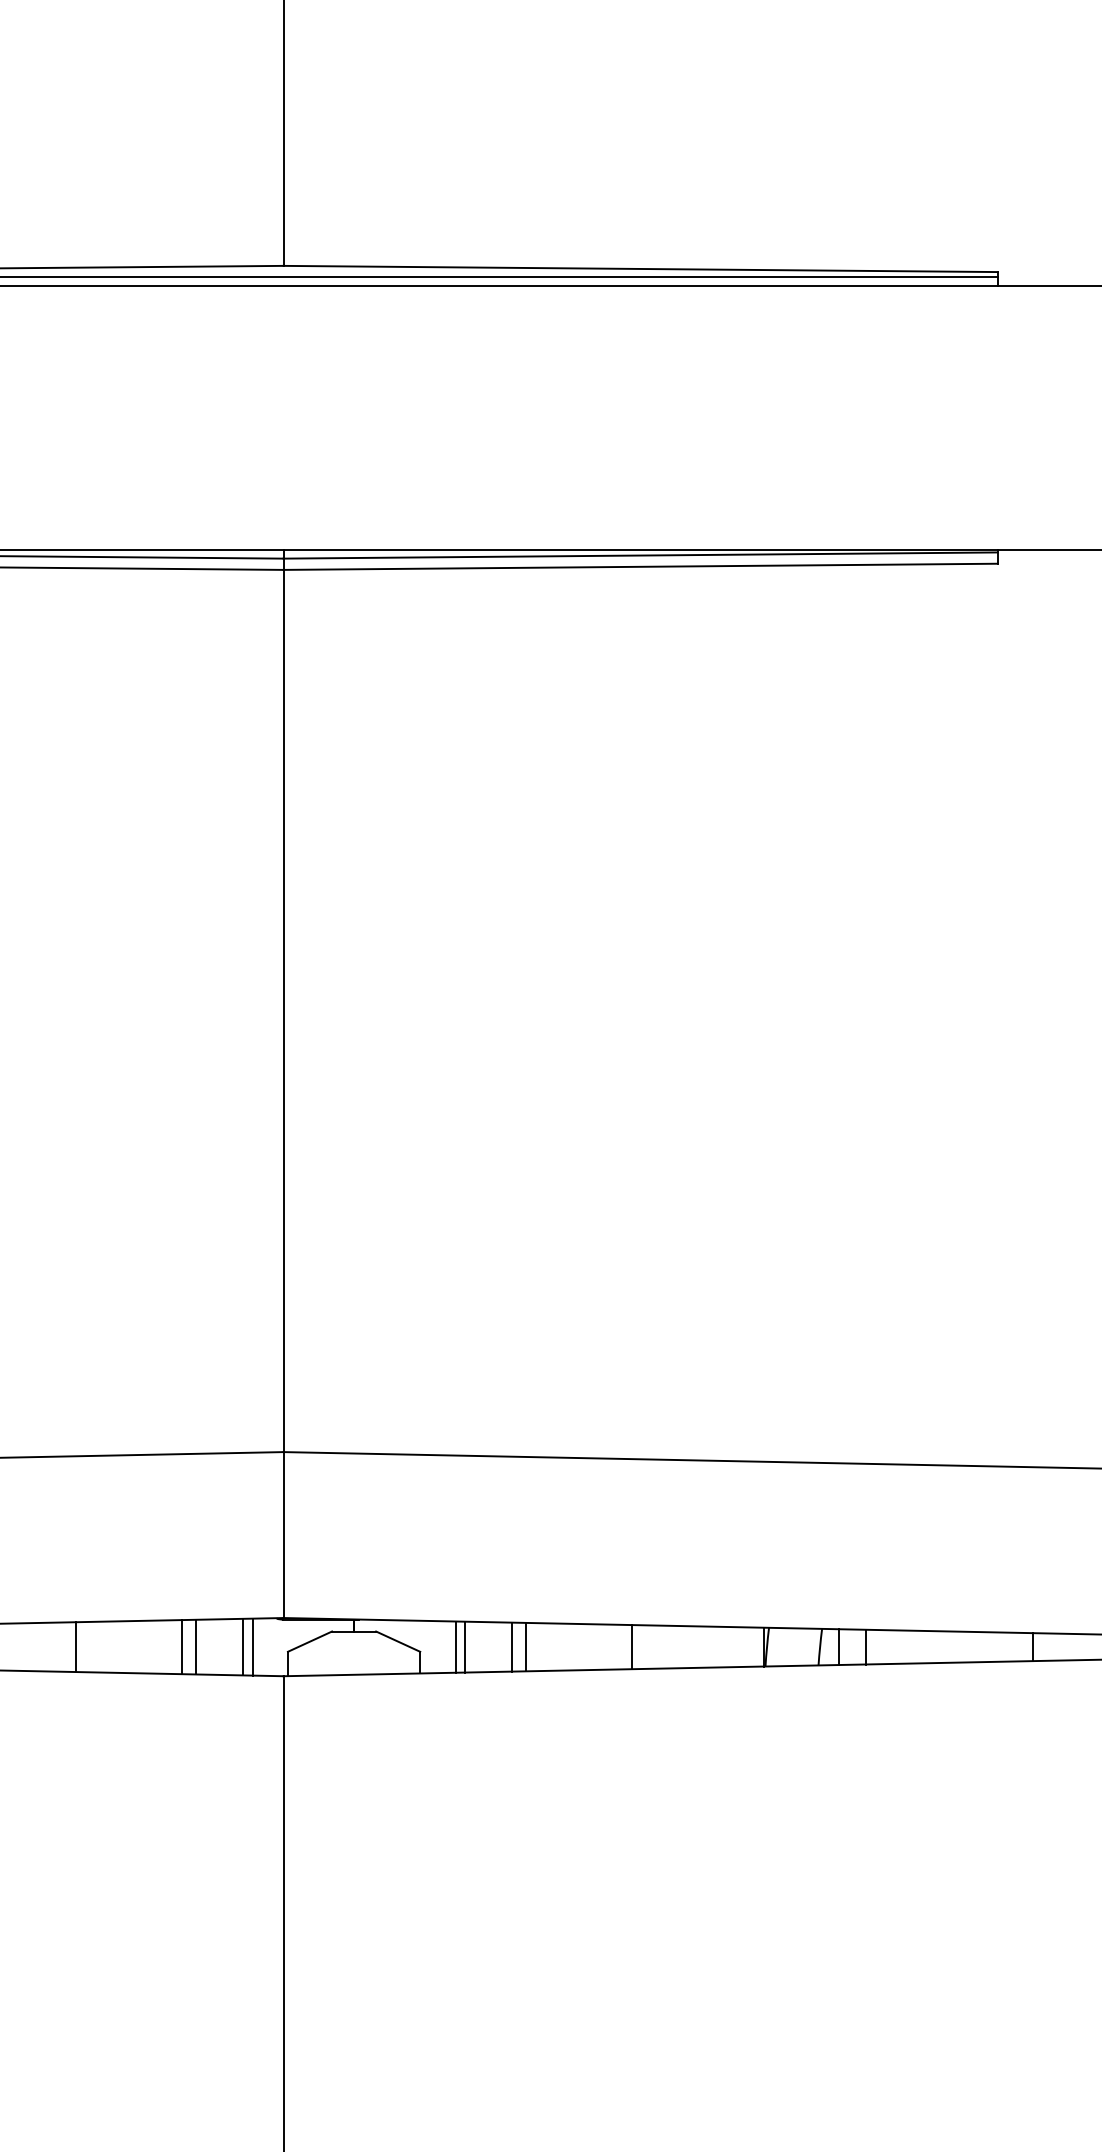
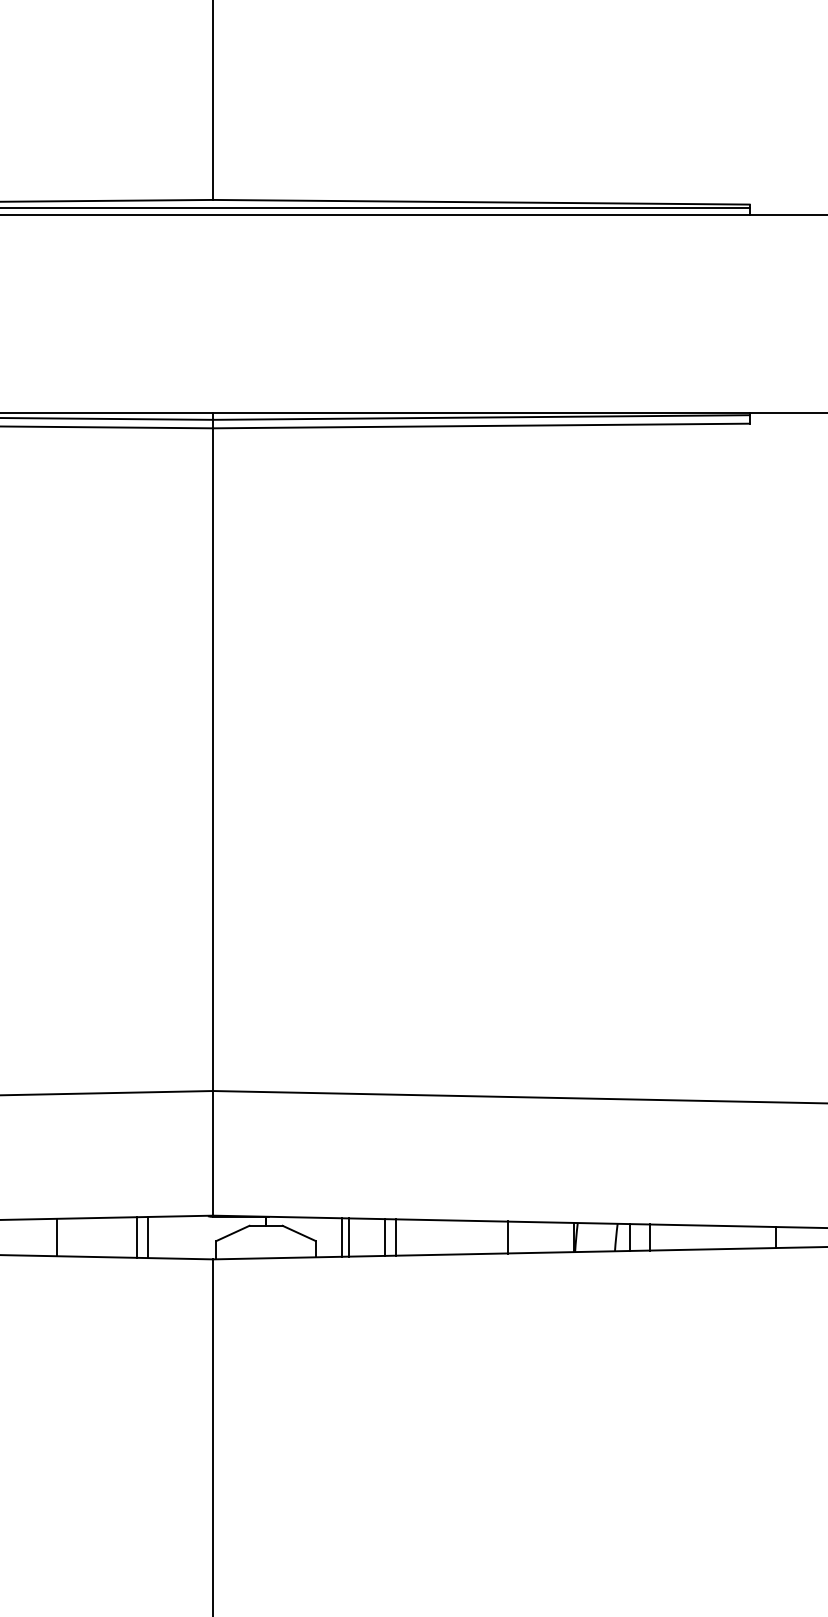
line: (243, 1646) -> (183, 1237), removed
line: (252, 1646) -> (189, 1237), removed
line: (631, 1647) -> (507, 1237), moved

